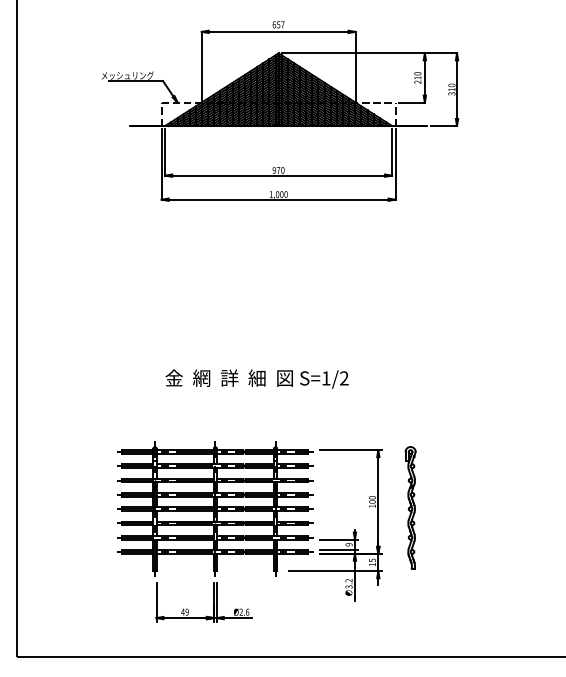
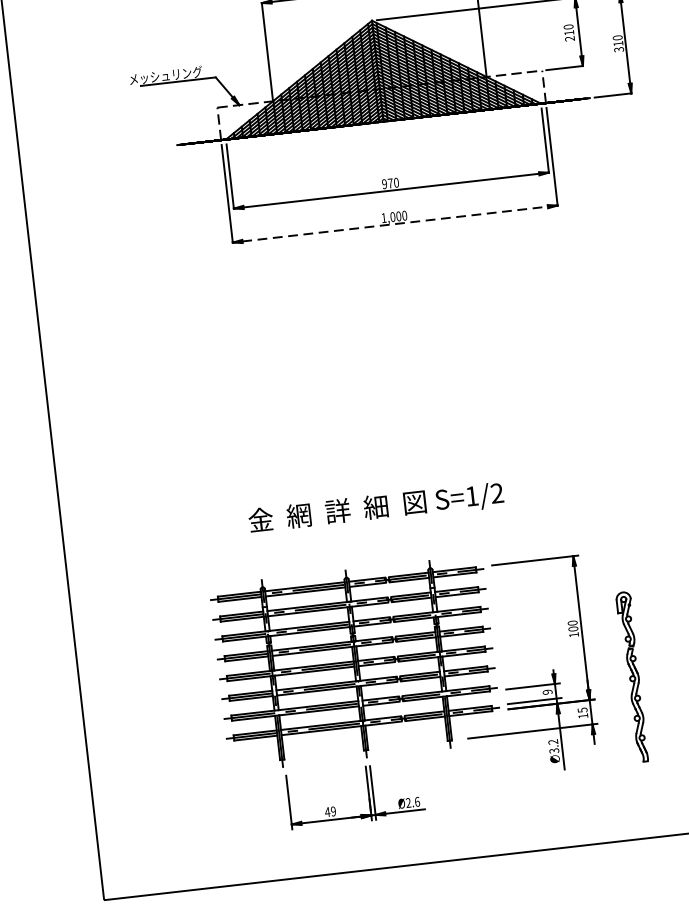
line: (278, 199) -> (394, 223), solid -> dashed
text: (256, 378) -> (375, 507), moved
part: (410, 507) -> (632, 676), moved

